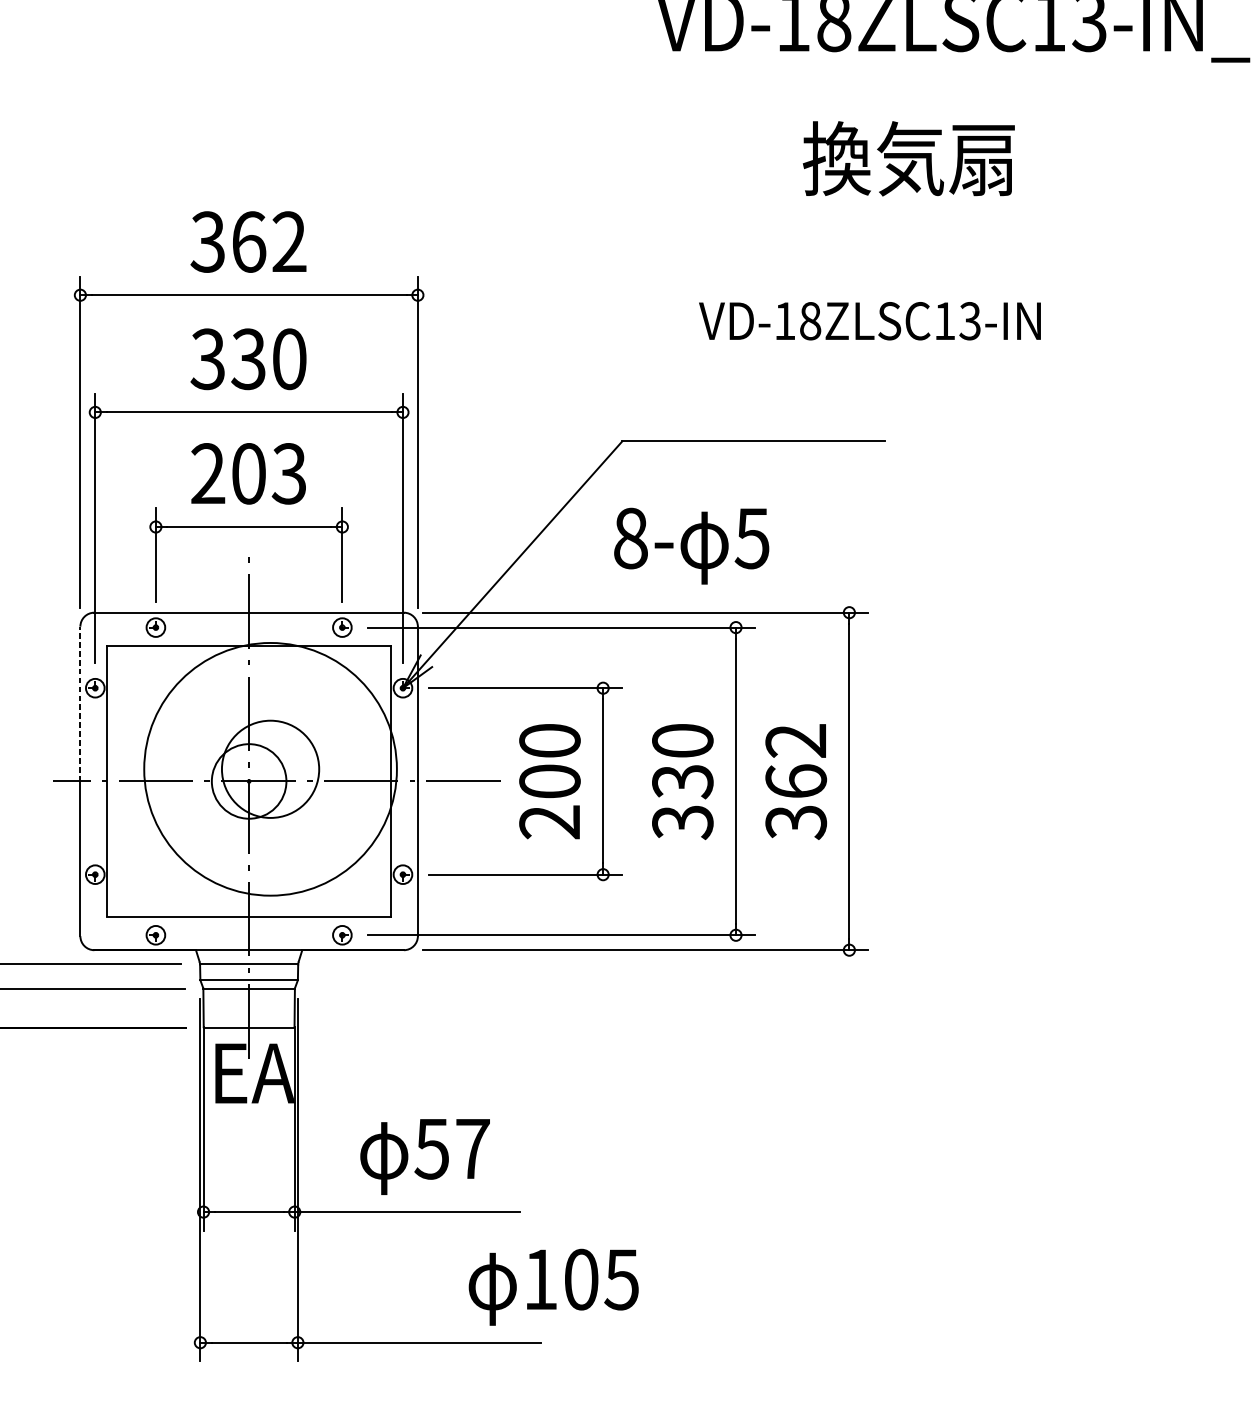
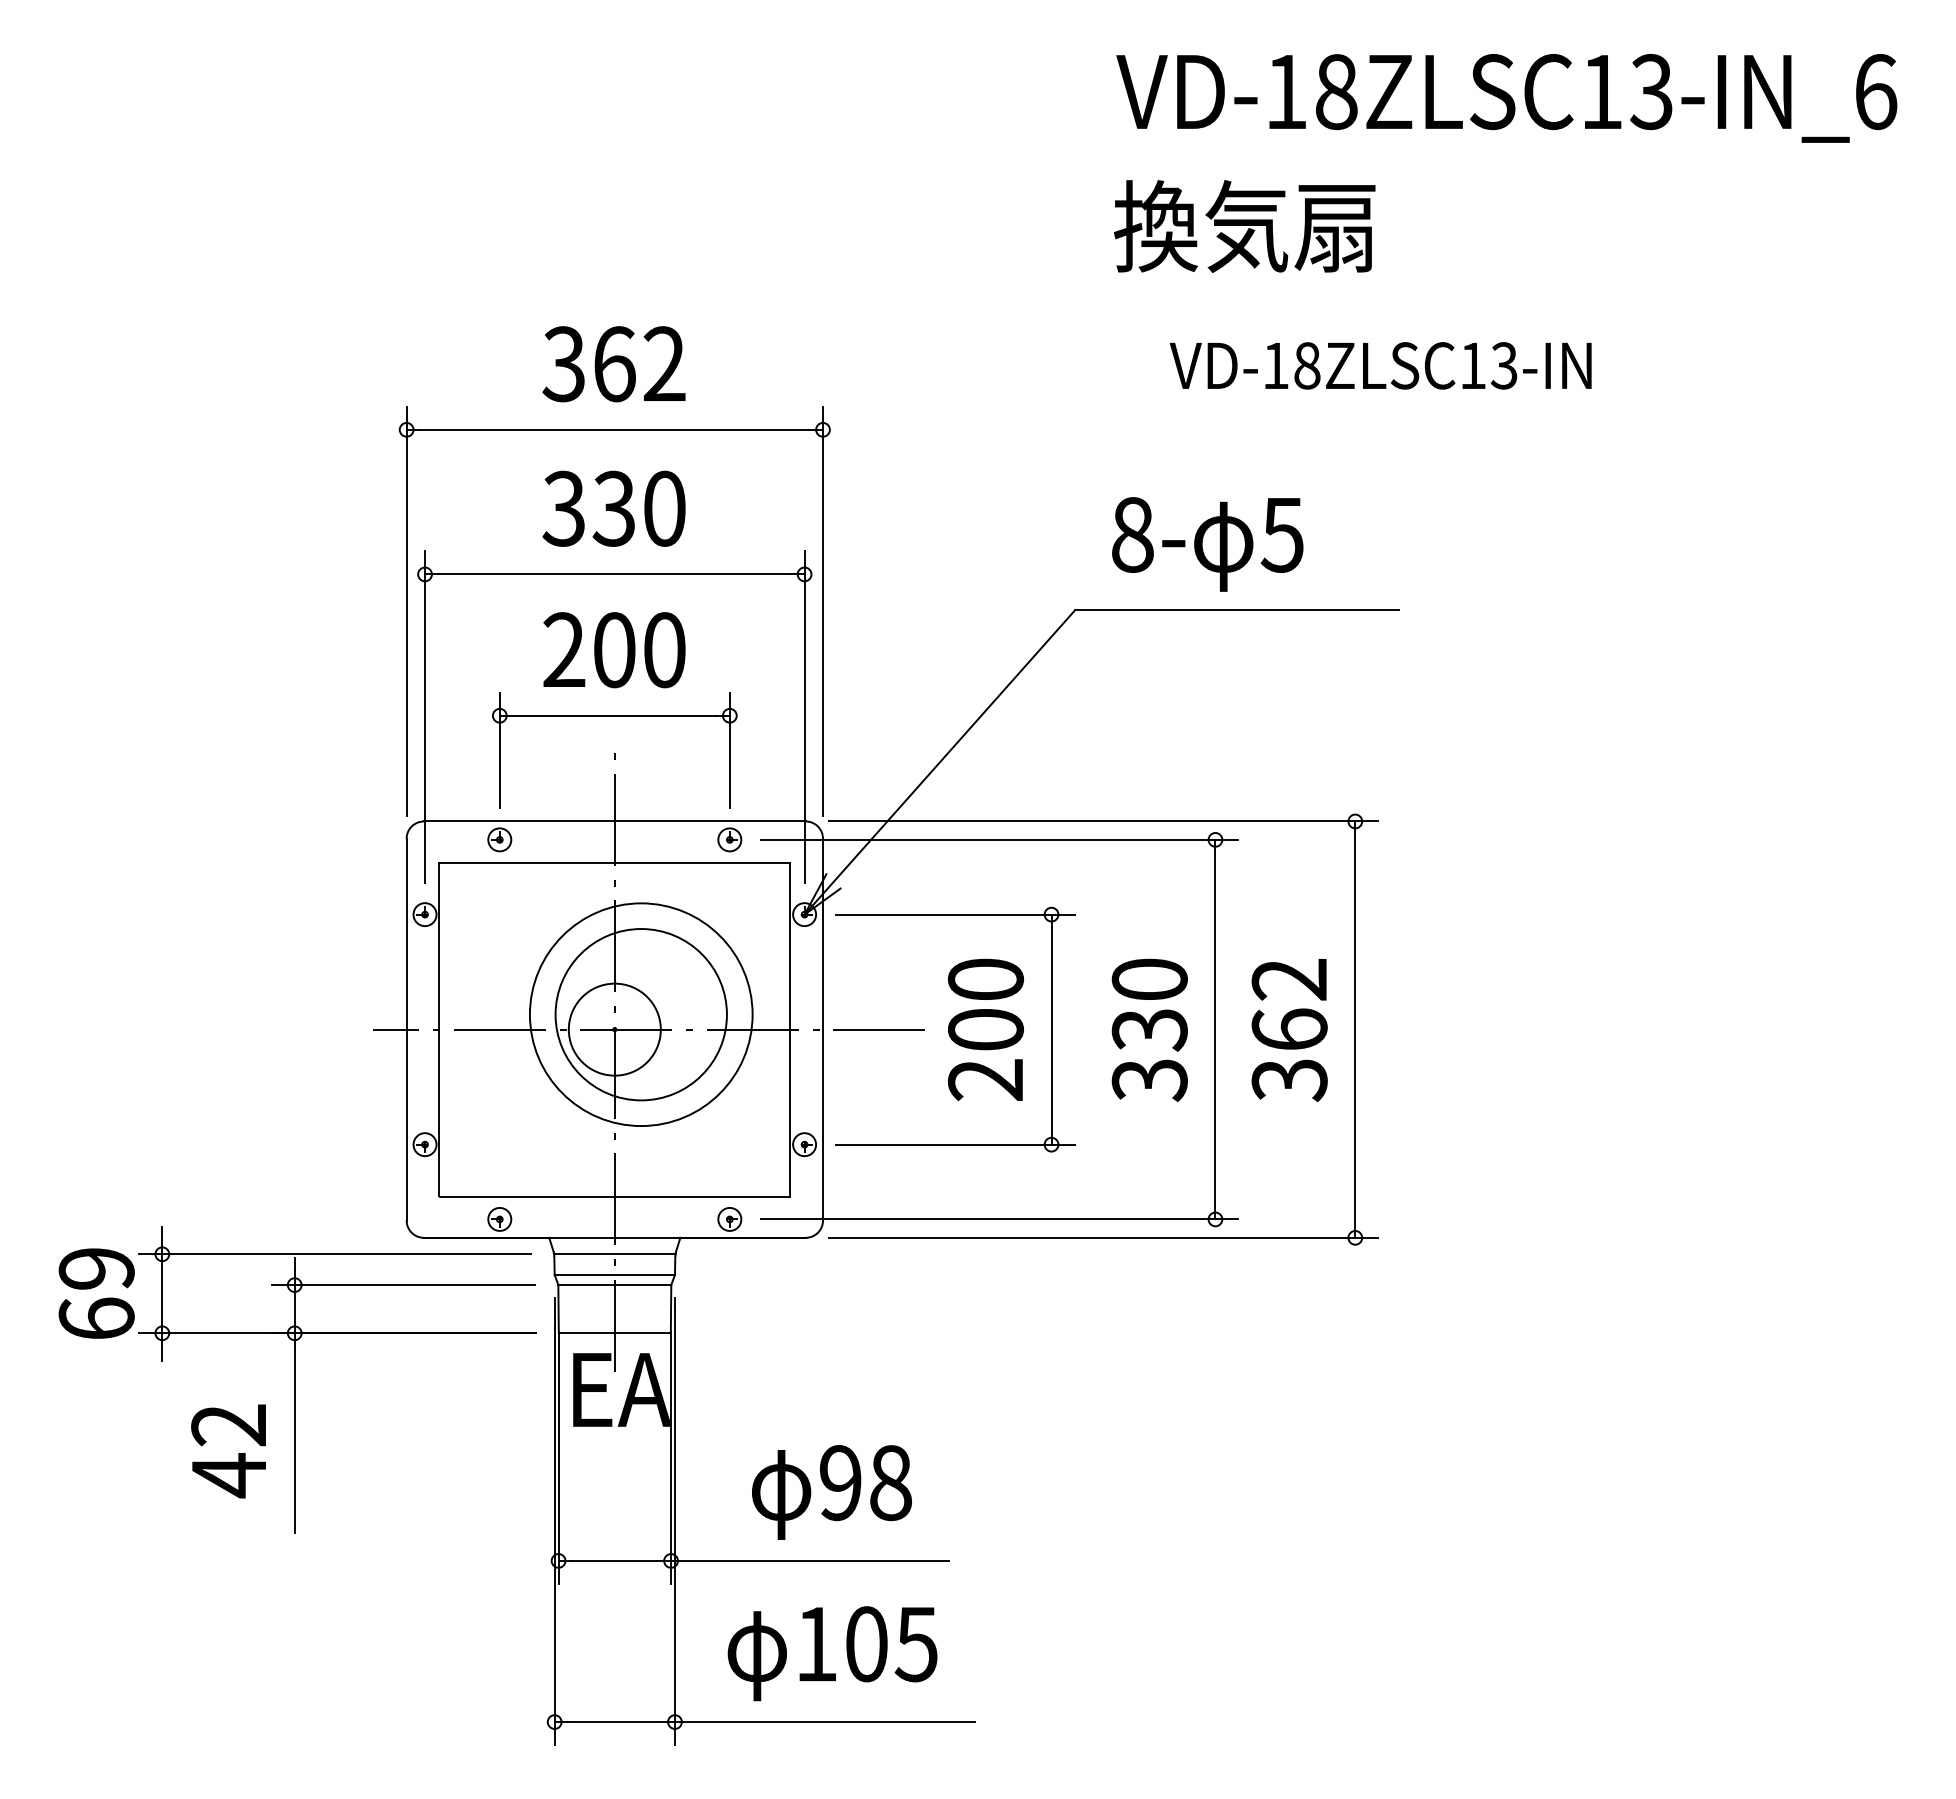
text: (908, 158) -> (1244, 226), moved
text: (869, 320) -> (1380, 365), moved
text: (288, 474) -> (663, 650), 203 -> 200
text: (691, 546) -> (1207, 544), moved
line: (80, 703) -> (406, 933), dashed -> solid
circle: (269, 769) -> (640, 1014), size x0.71
circle: (269, 769) -> (640, 1014), size x1.43
text: (451, 1149) -> (864, 1483), 57 -> 98
text: (553, 1287) -> (832, 1653), moved

